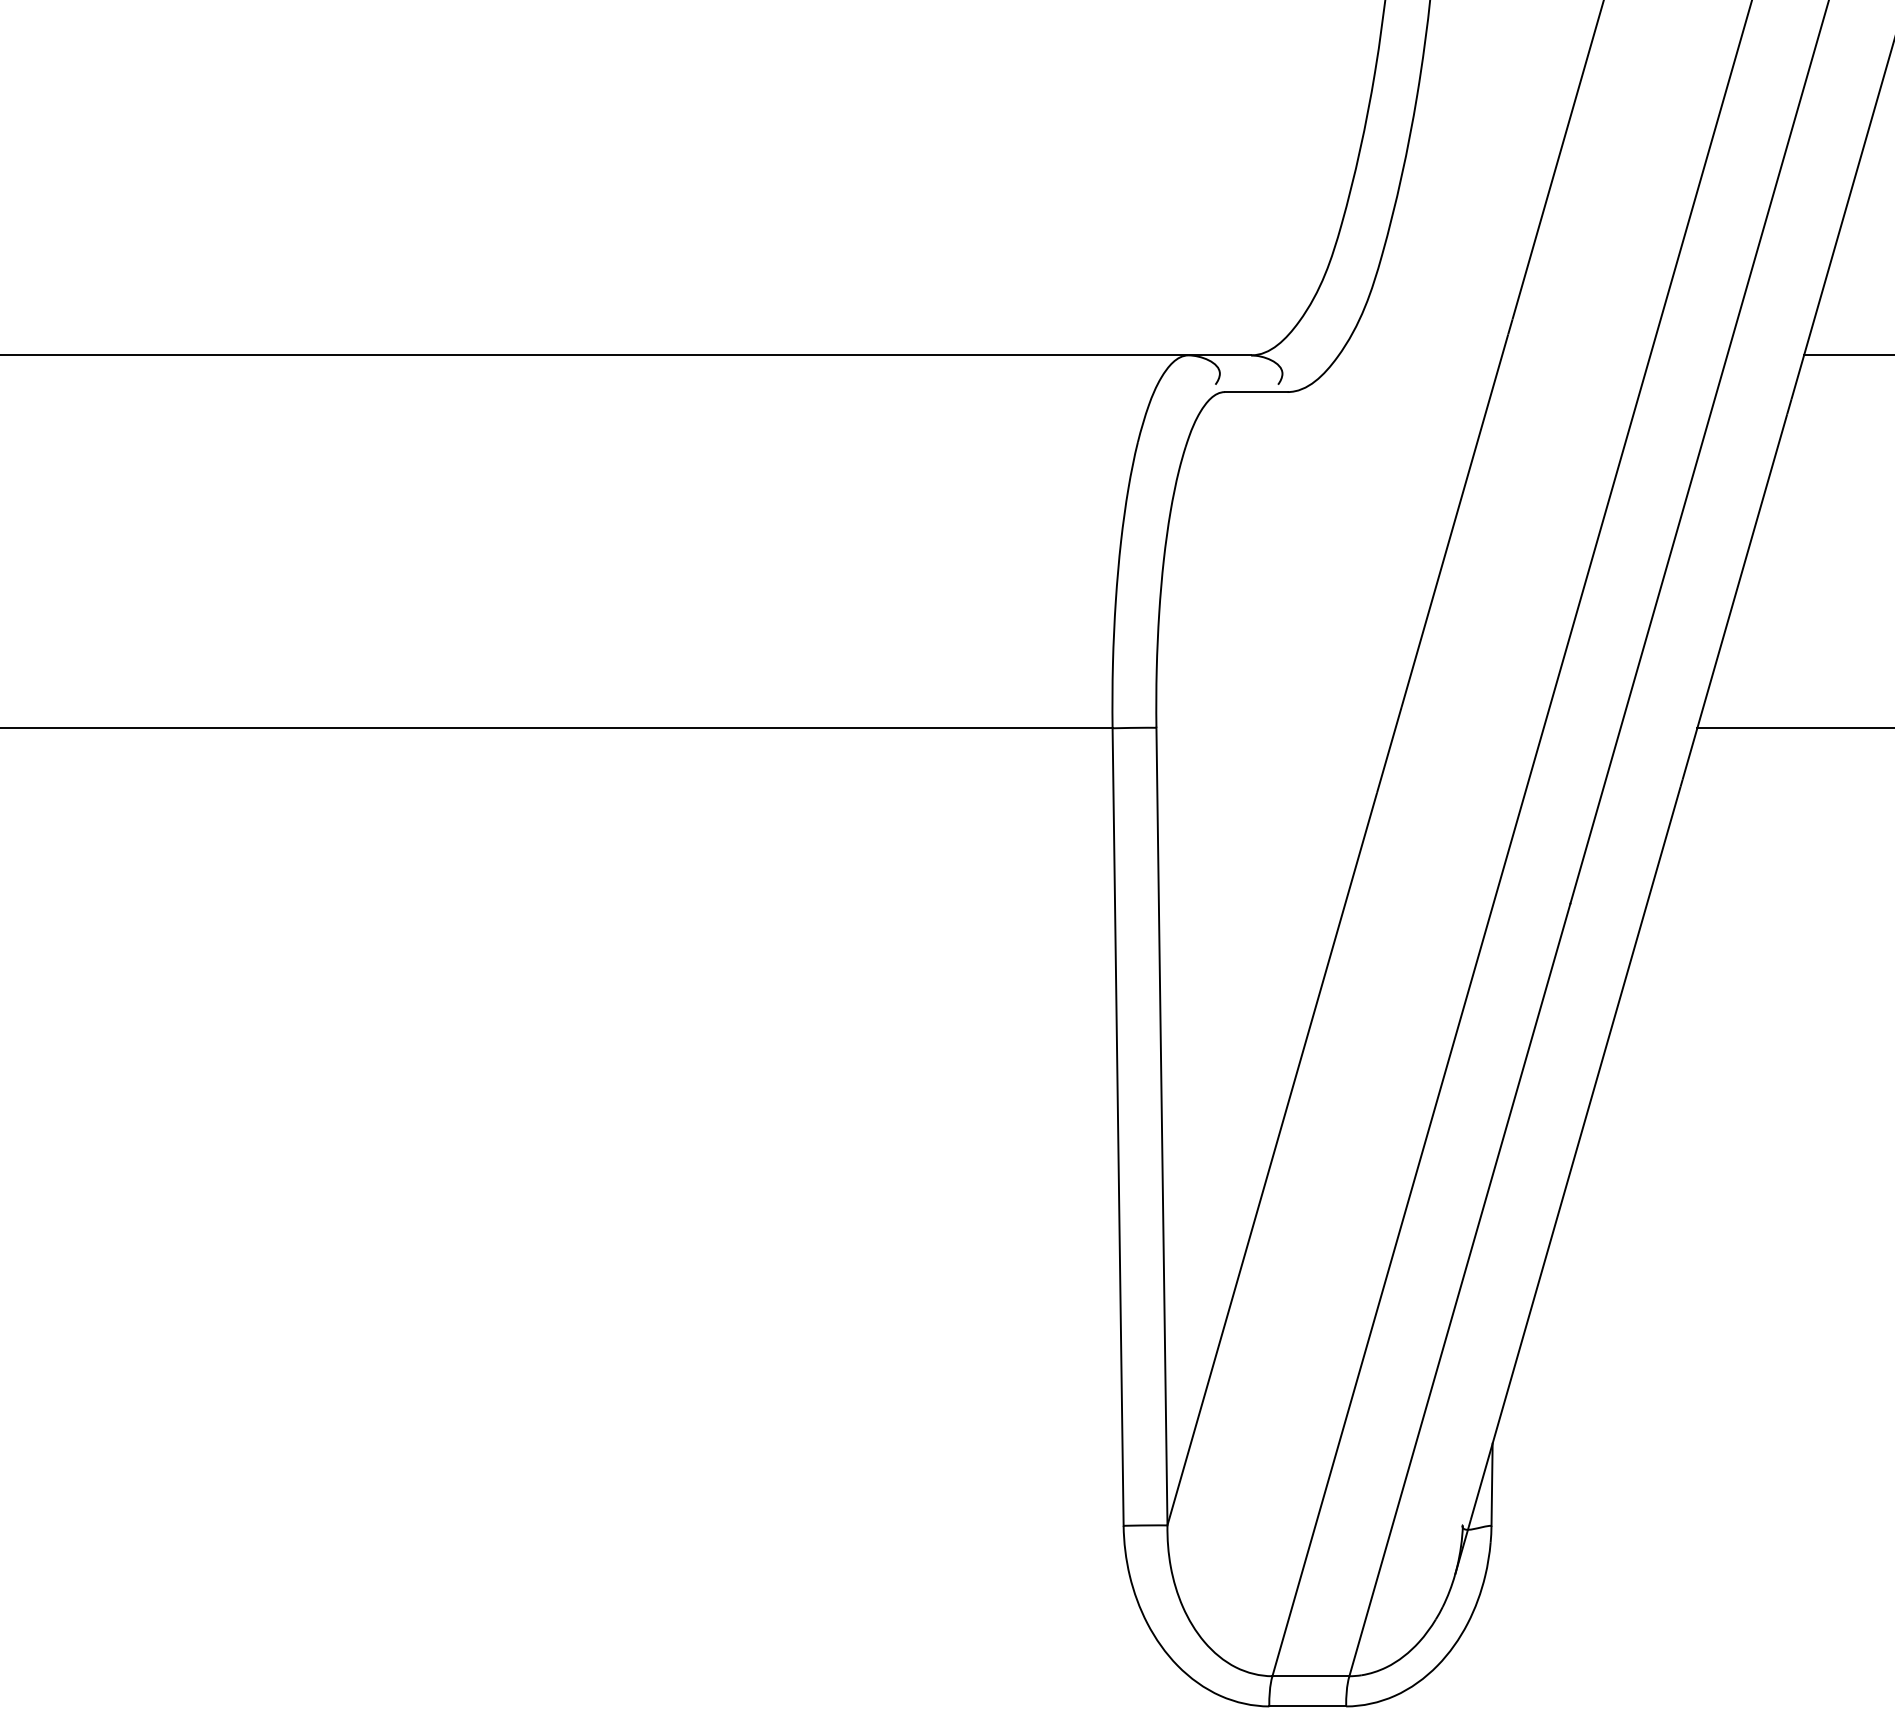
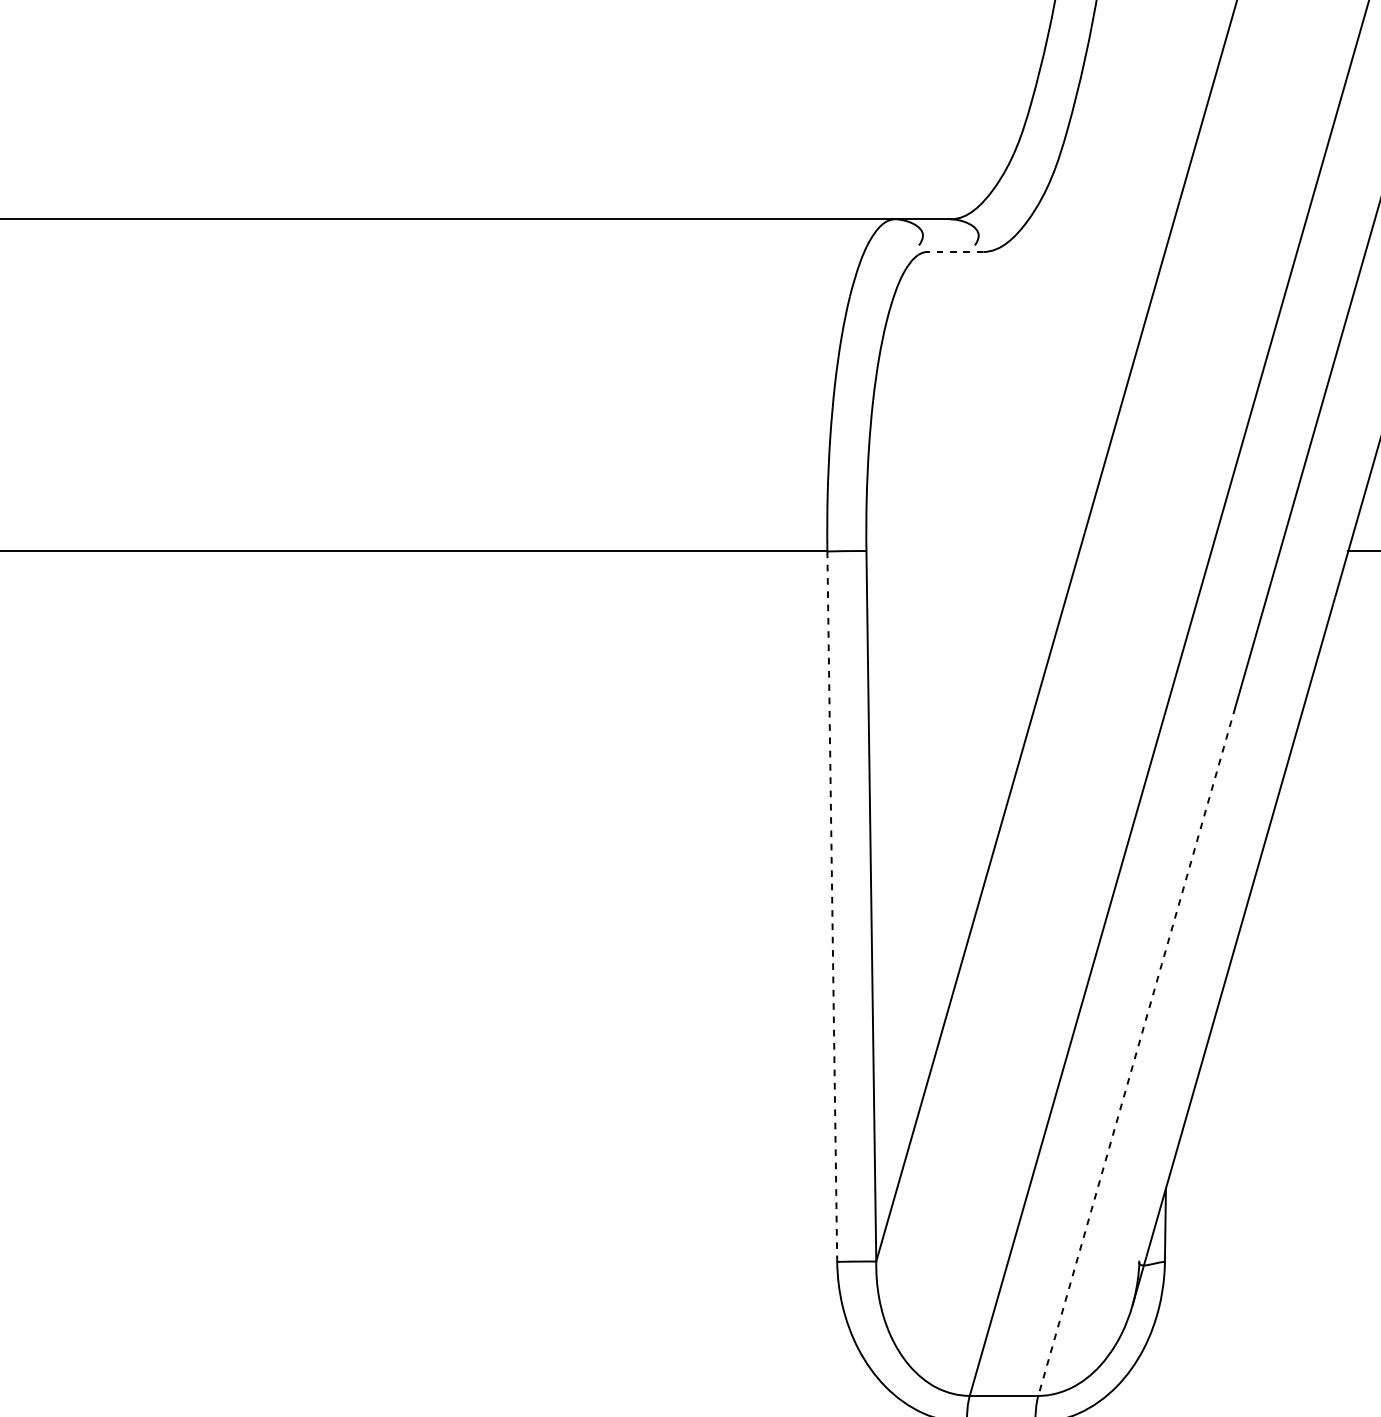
line: (1255, 392) -> (954, 252), solid -> dashed
line: (1118, 1127) -> (832, 907), solid -> dashed
line: (1459, 1290) -> (1136, 1052), solid -> dashed

